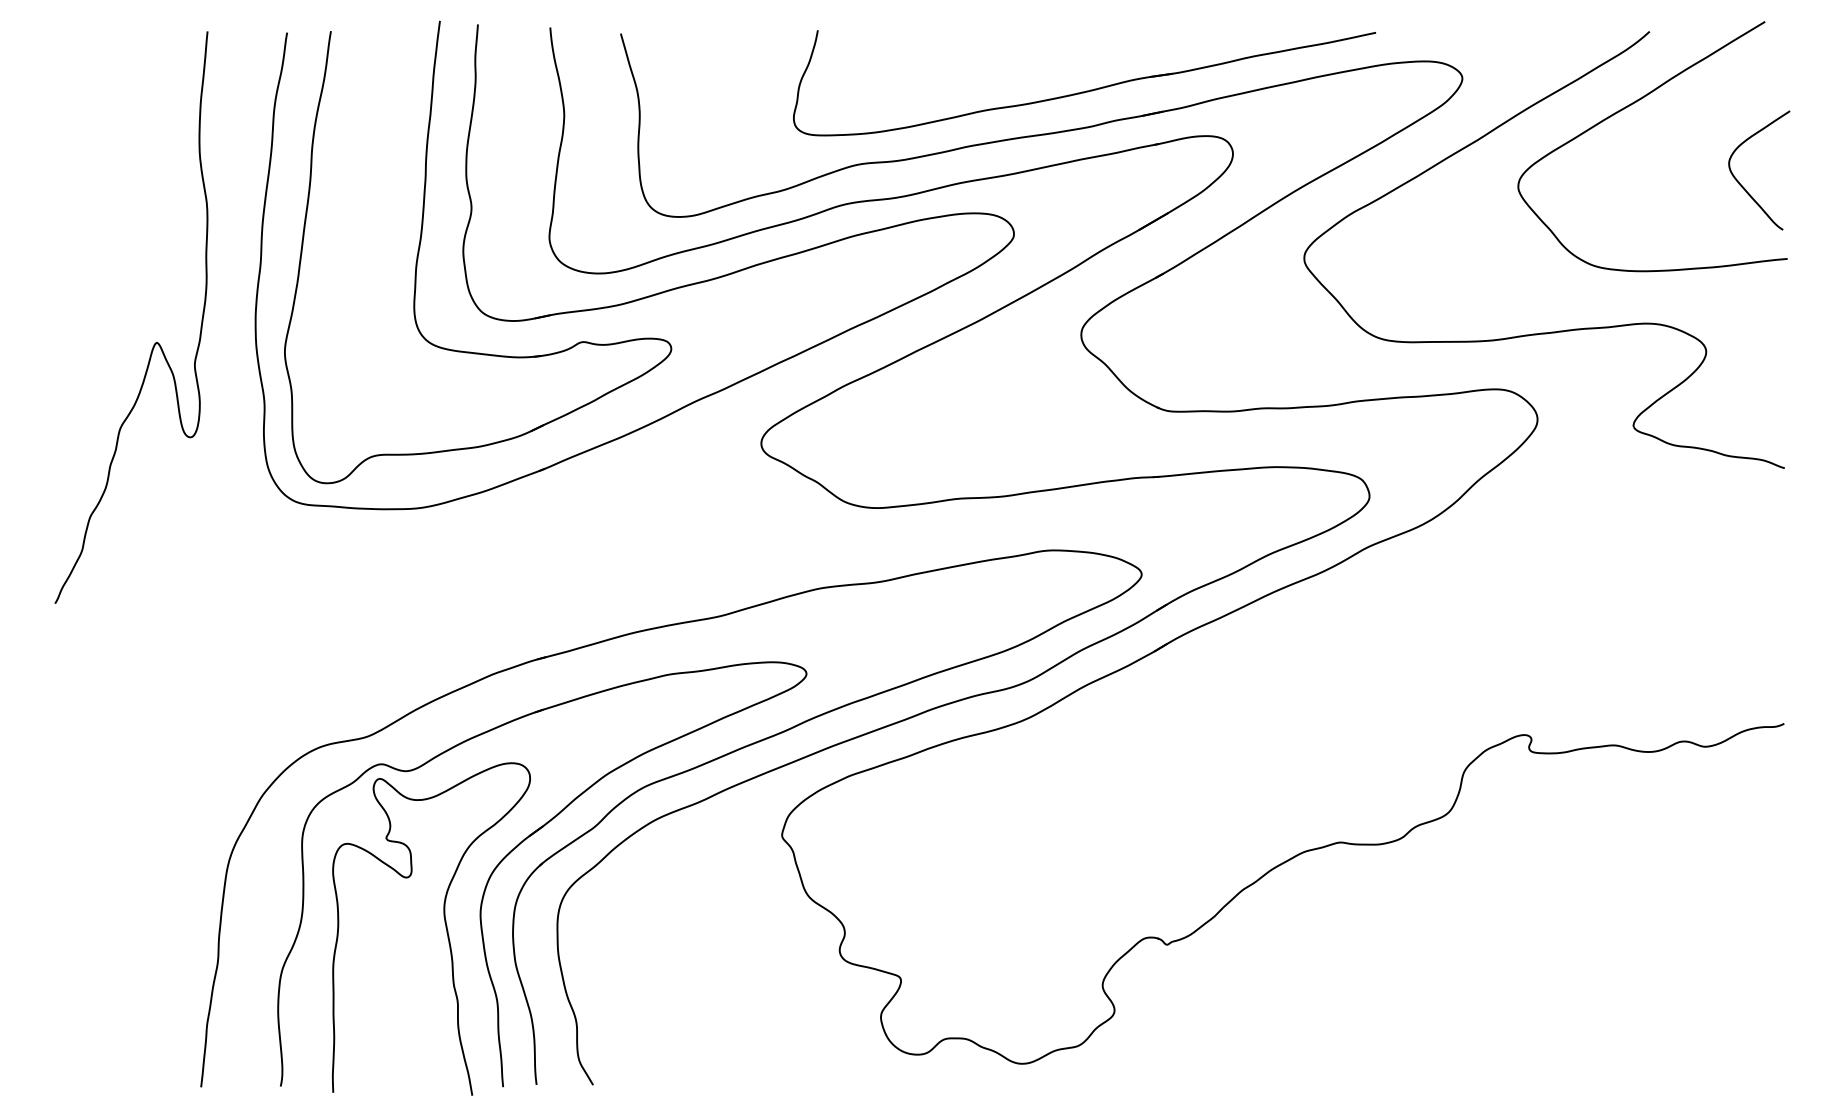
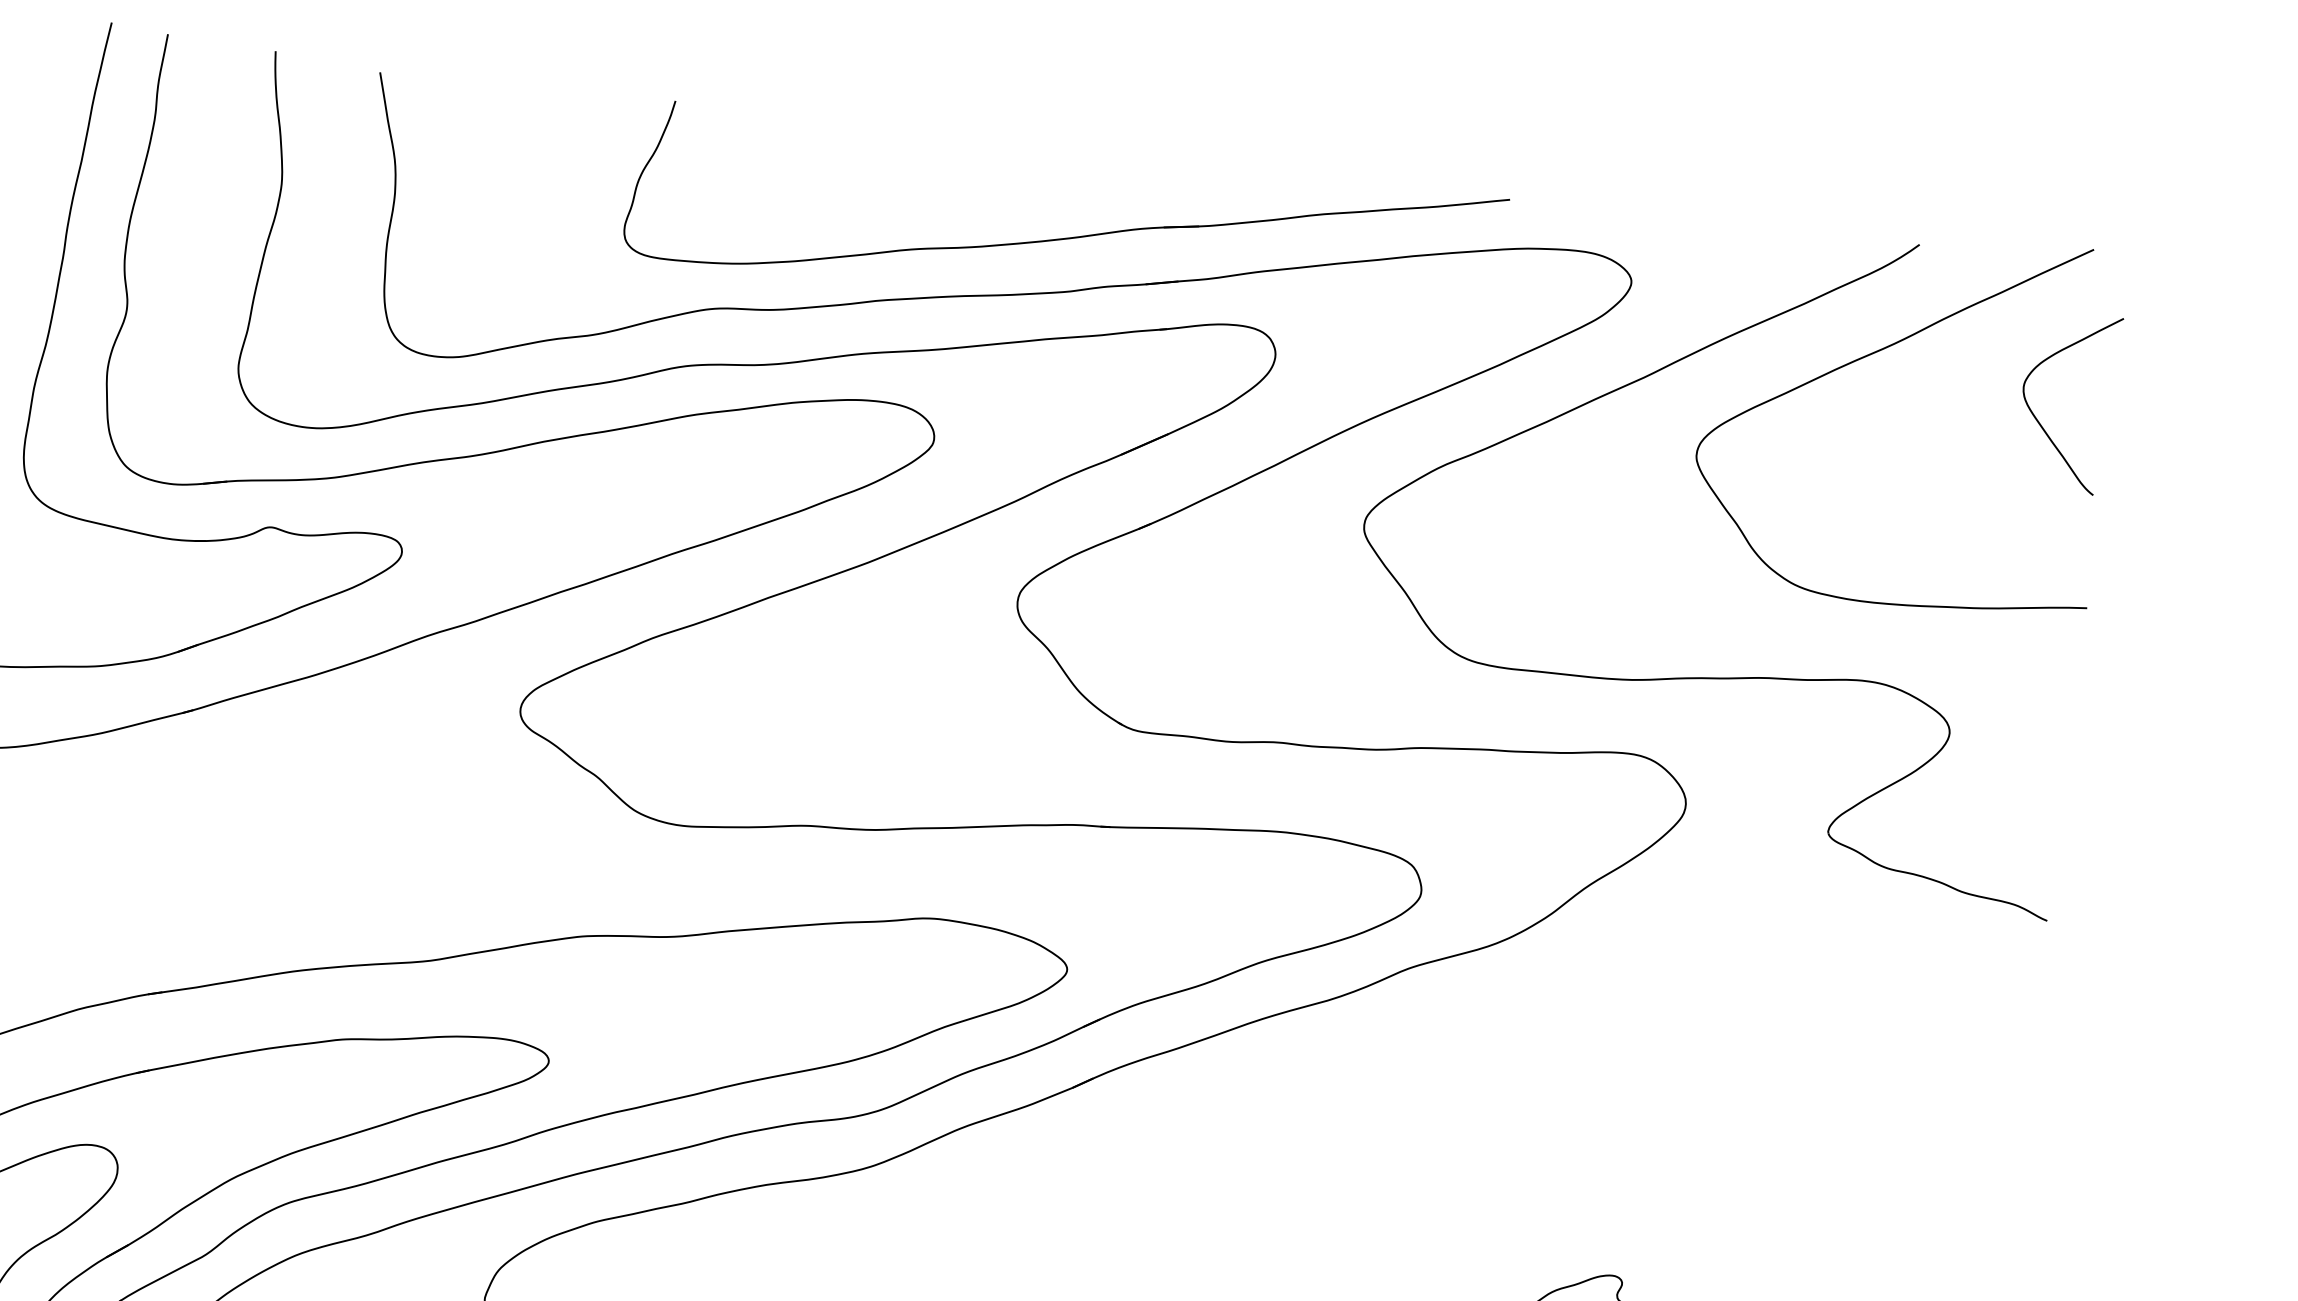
curve: (1743, 186) -> (2041, 423), moved

